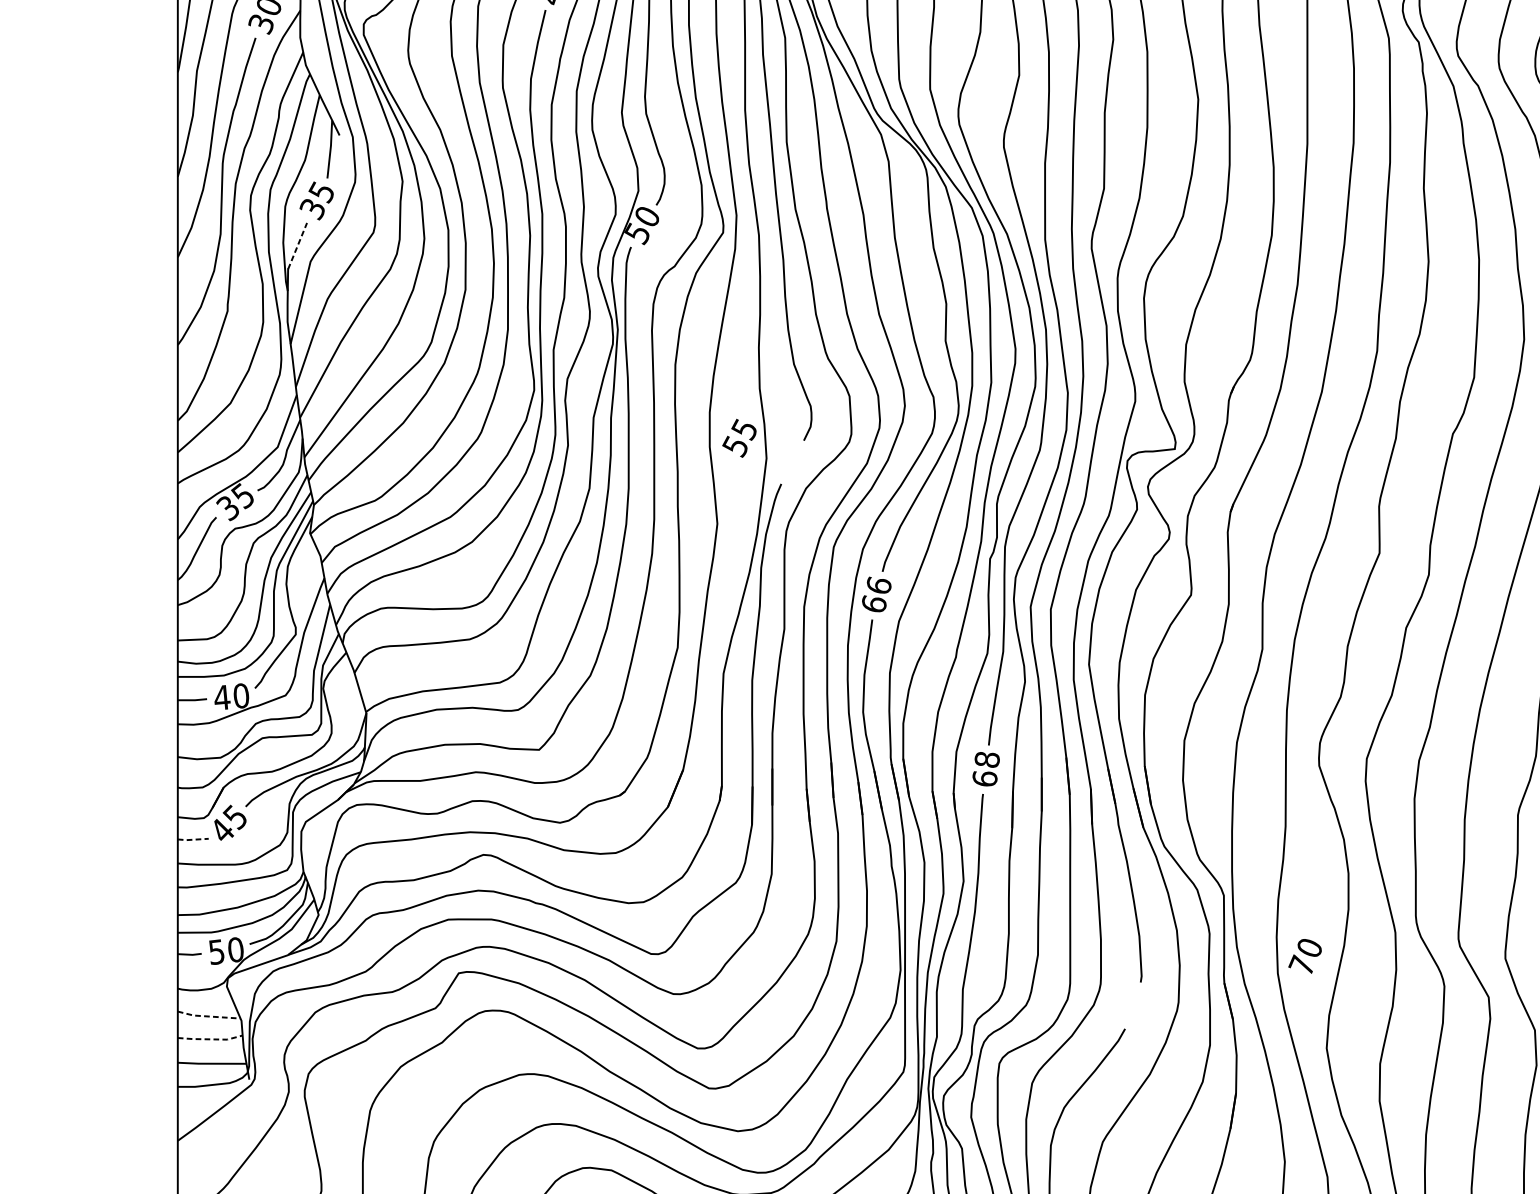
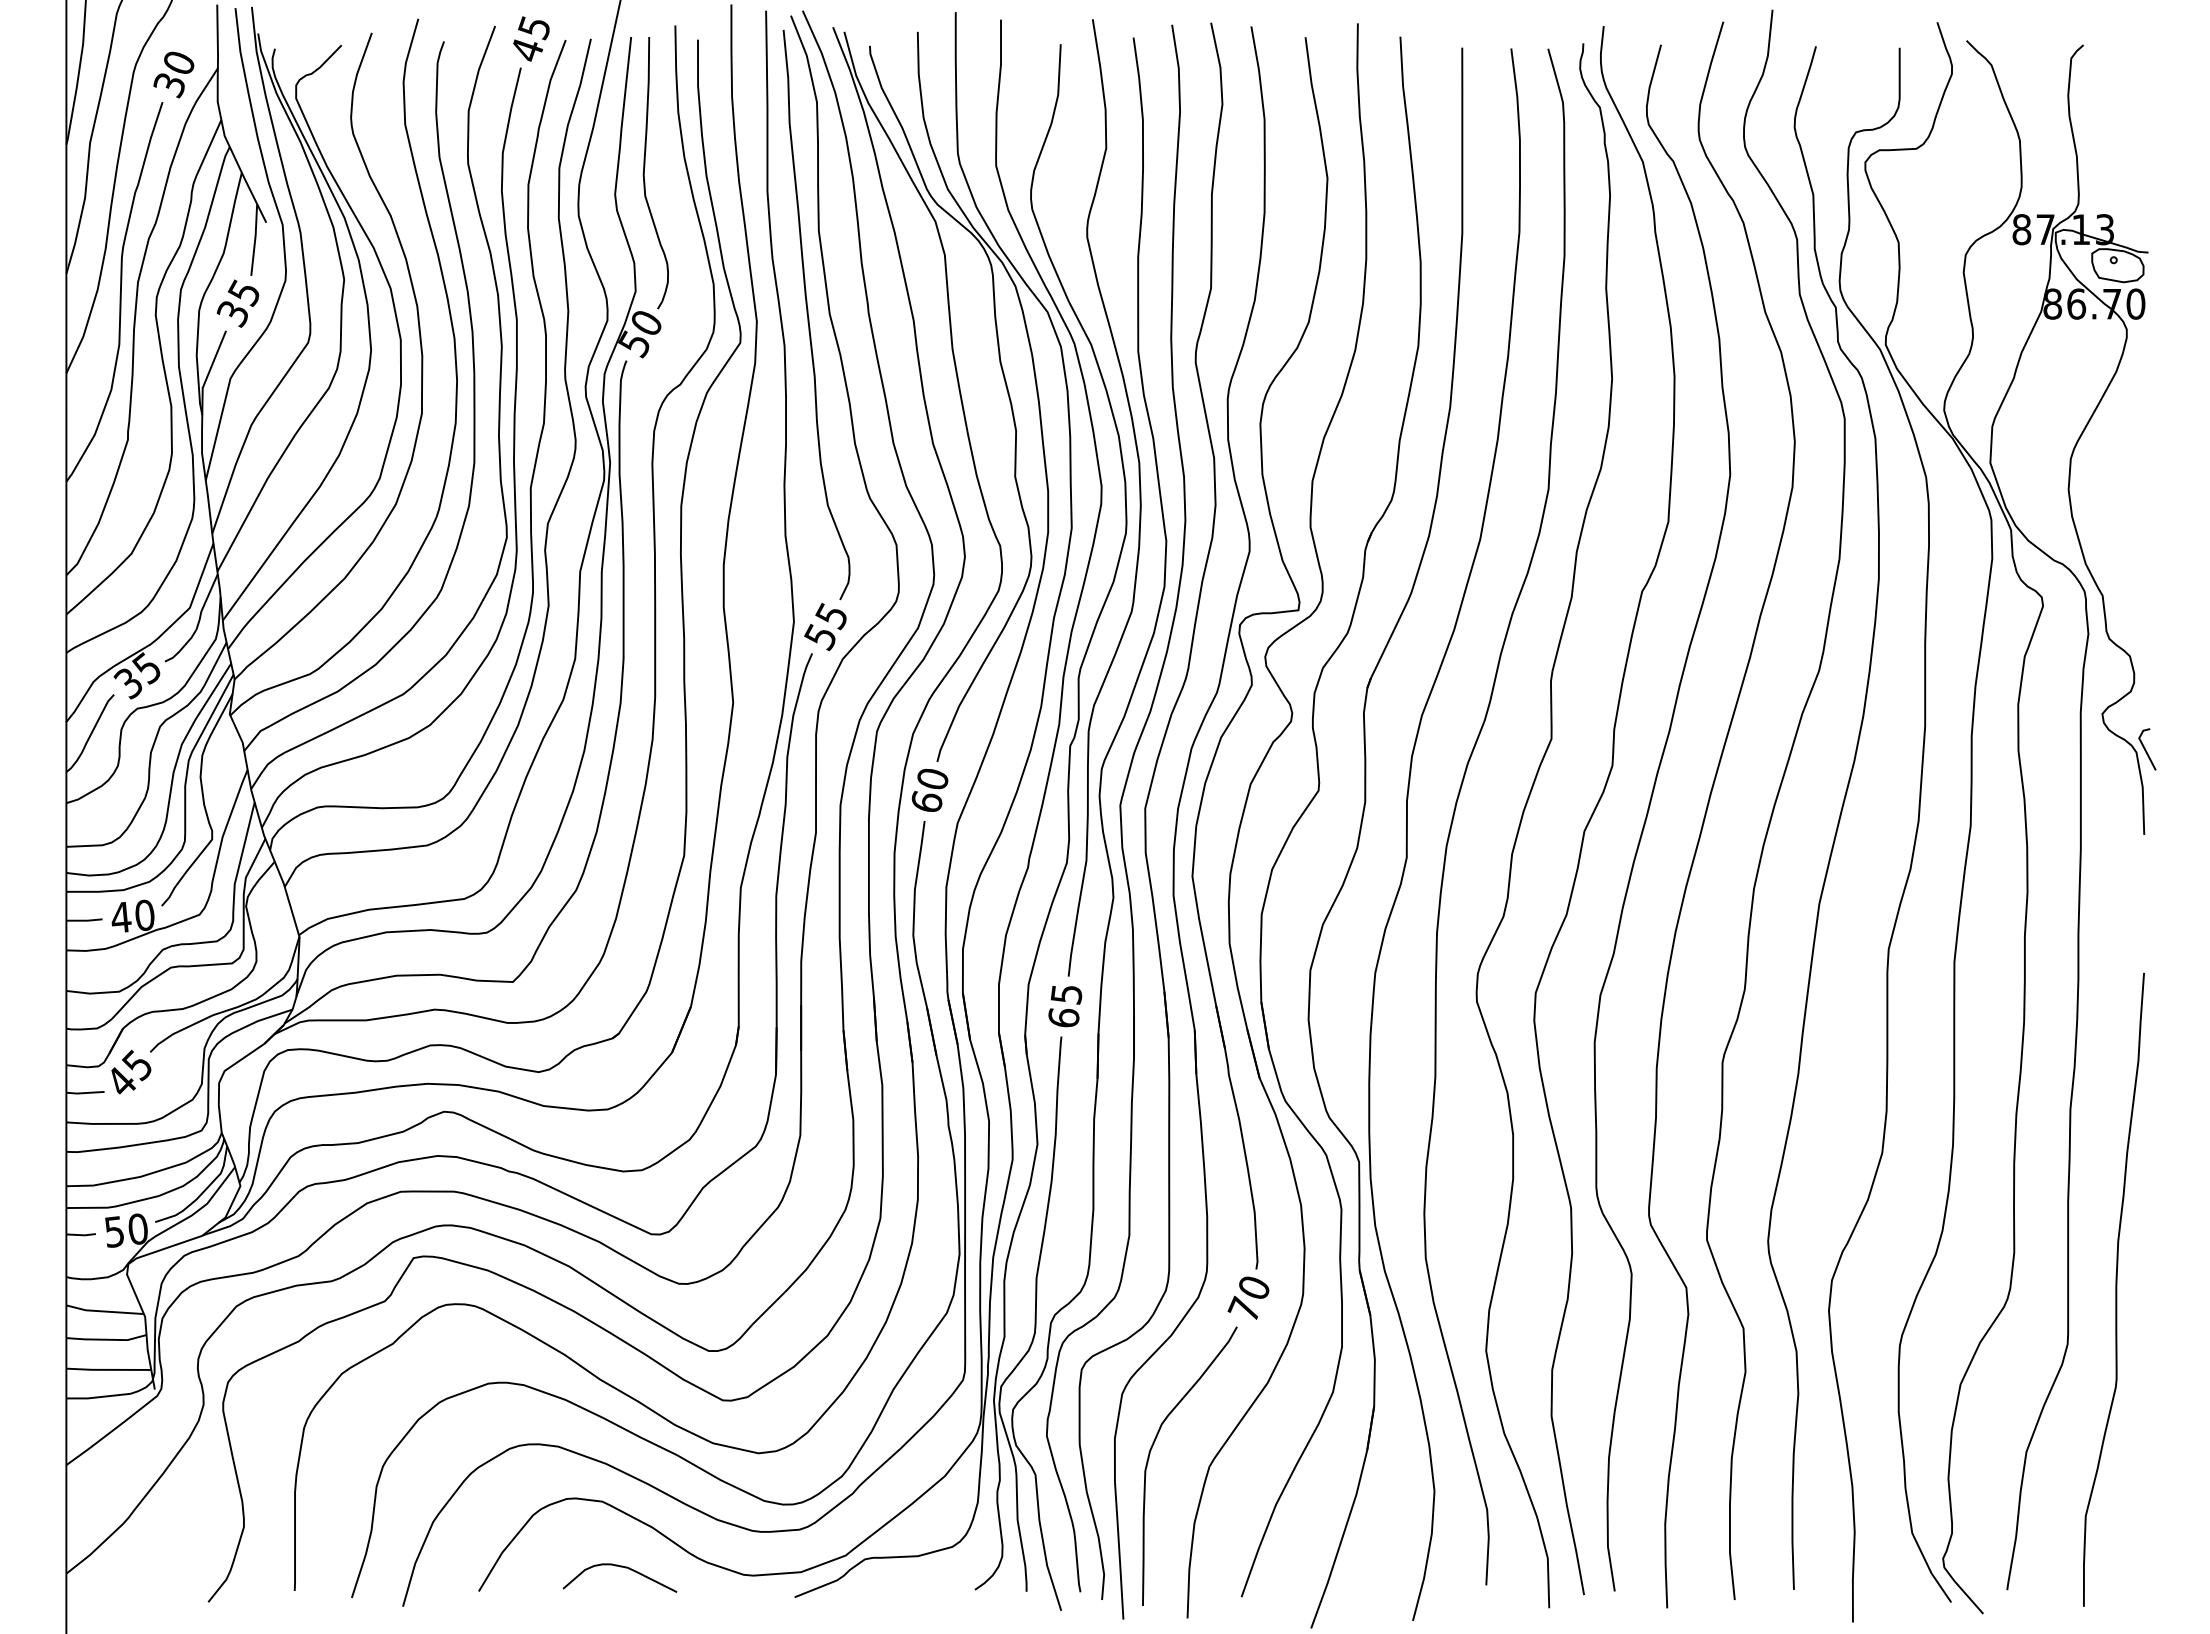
line: (297, 246) -> (214, 359), dashed -> solid
text: (739, 438) -> (825, 627), moved
text: (878, 585) -> (932, 778), 66 -> 60
text: (987, 759) -> (1066, 994), 68 -> 65
line: (192, 840) -> (84, 1093), dashed -> solid
text: (1305, 955) -> (1248, 1297), moved
line: (208, 1016) -> (104, 1311), dashed -> solid
line: (210, 1039) -> (106, 1339), dashed -> solid

